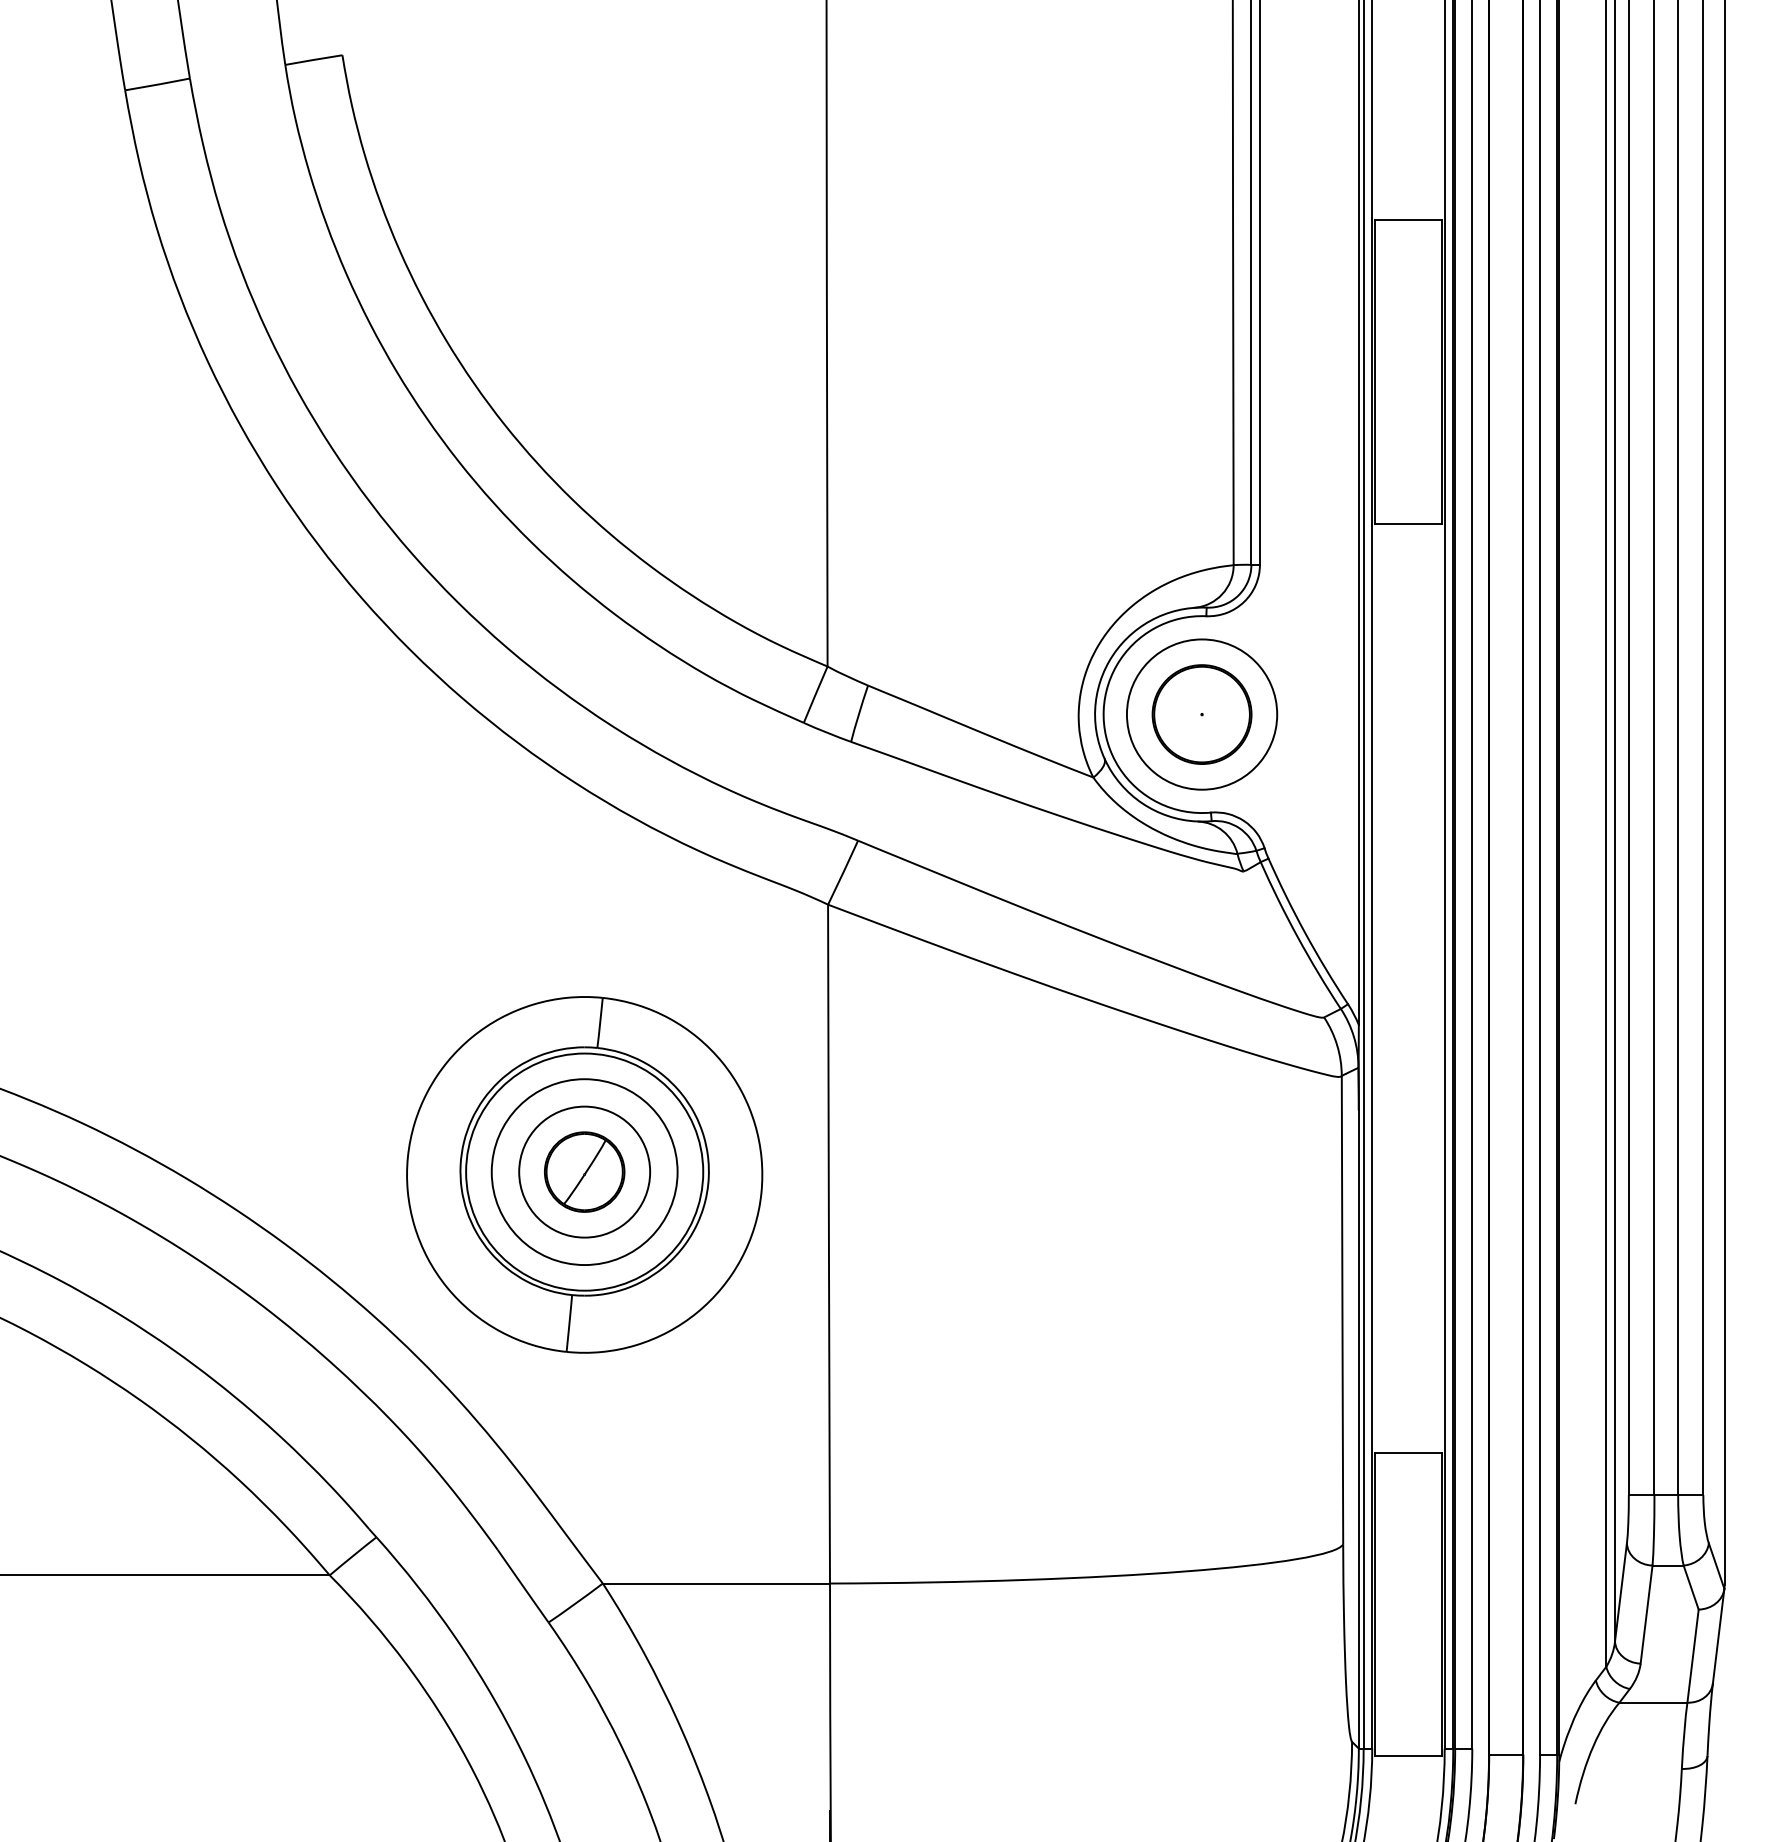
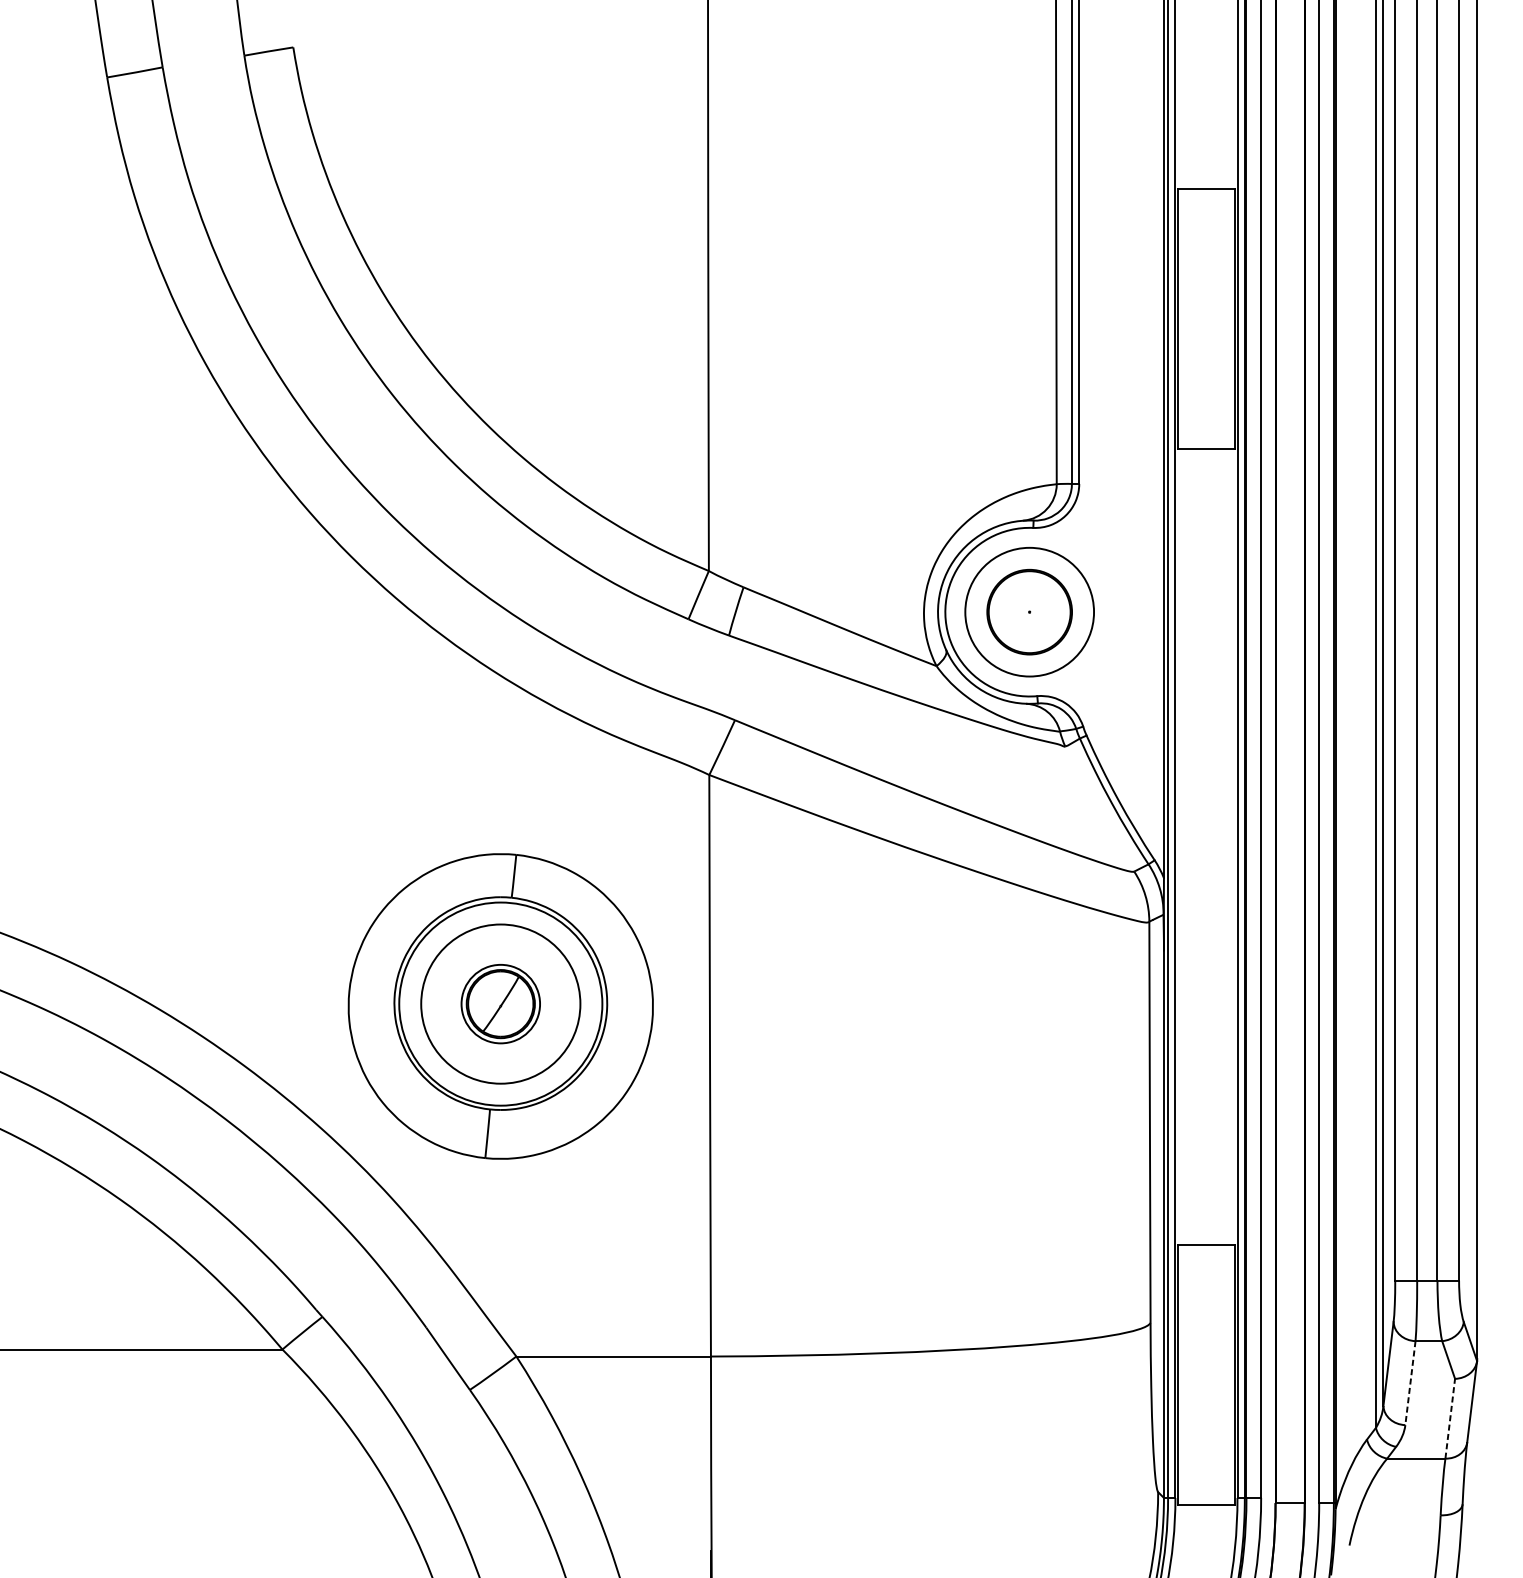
circle: (584, 1171) -> (500, 1003), size x0.7
line: (1646, 1615) -> (1410, 1383), solid -> dashed
line: (1693, 1656) -> (1450, 1419), solid -> dashed

